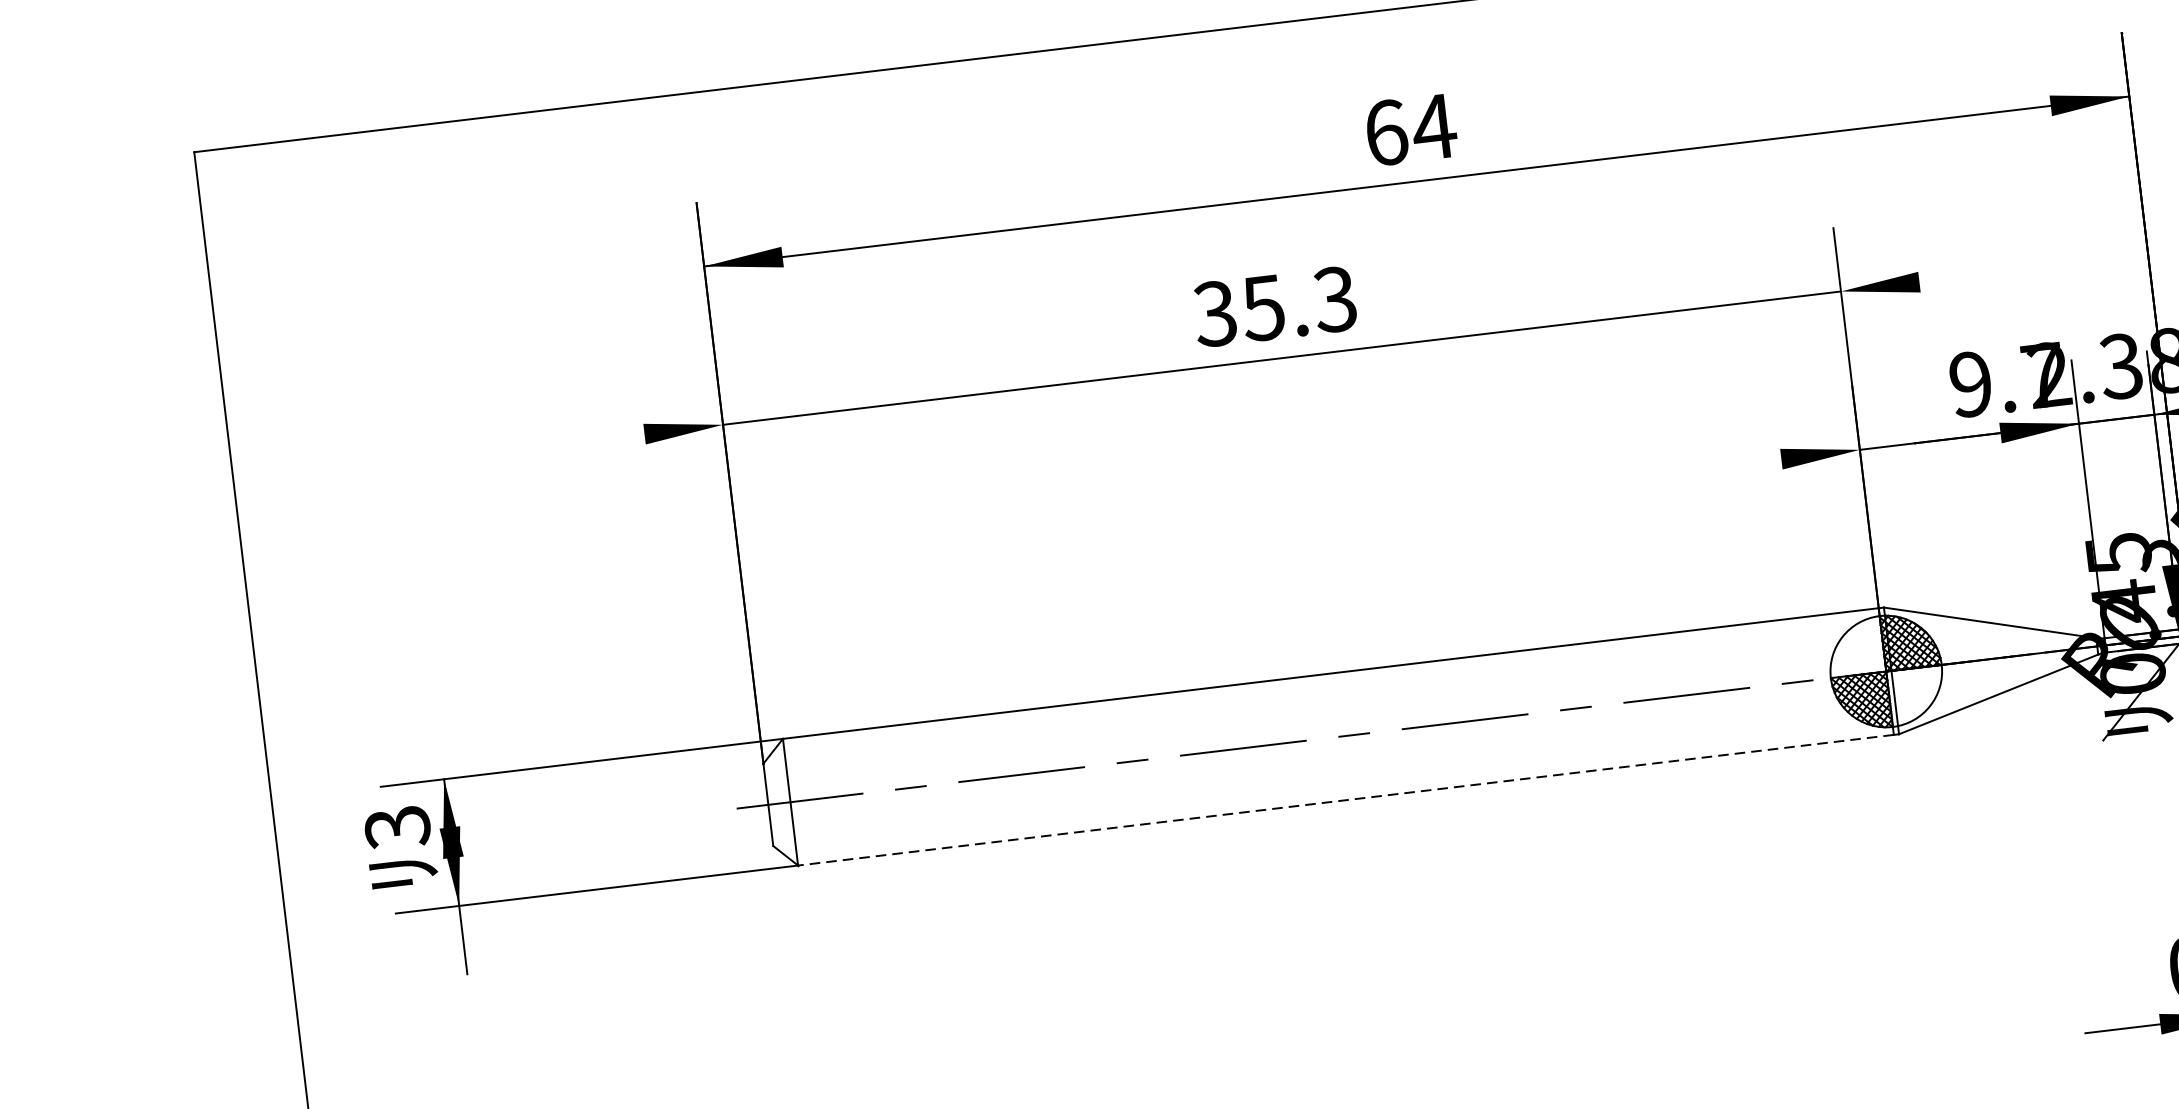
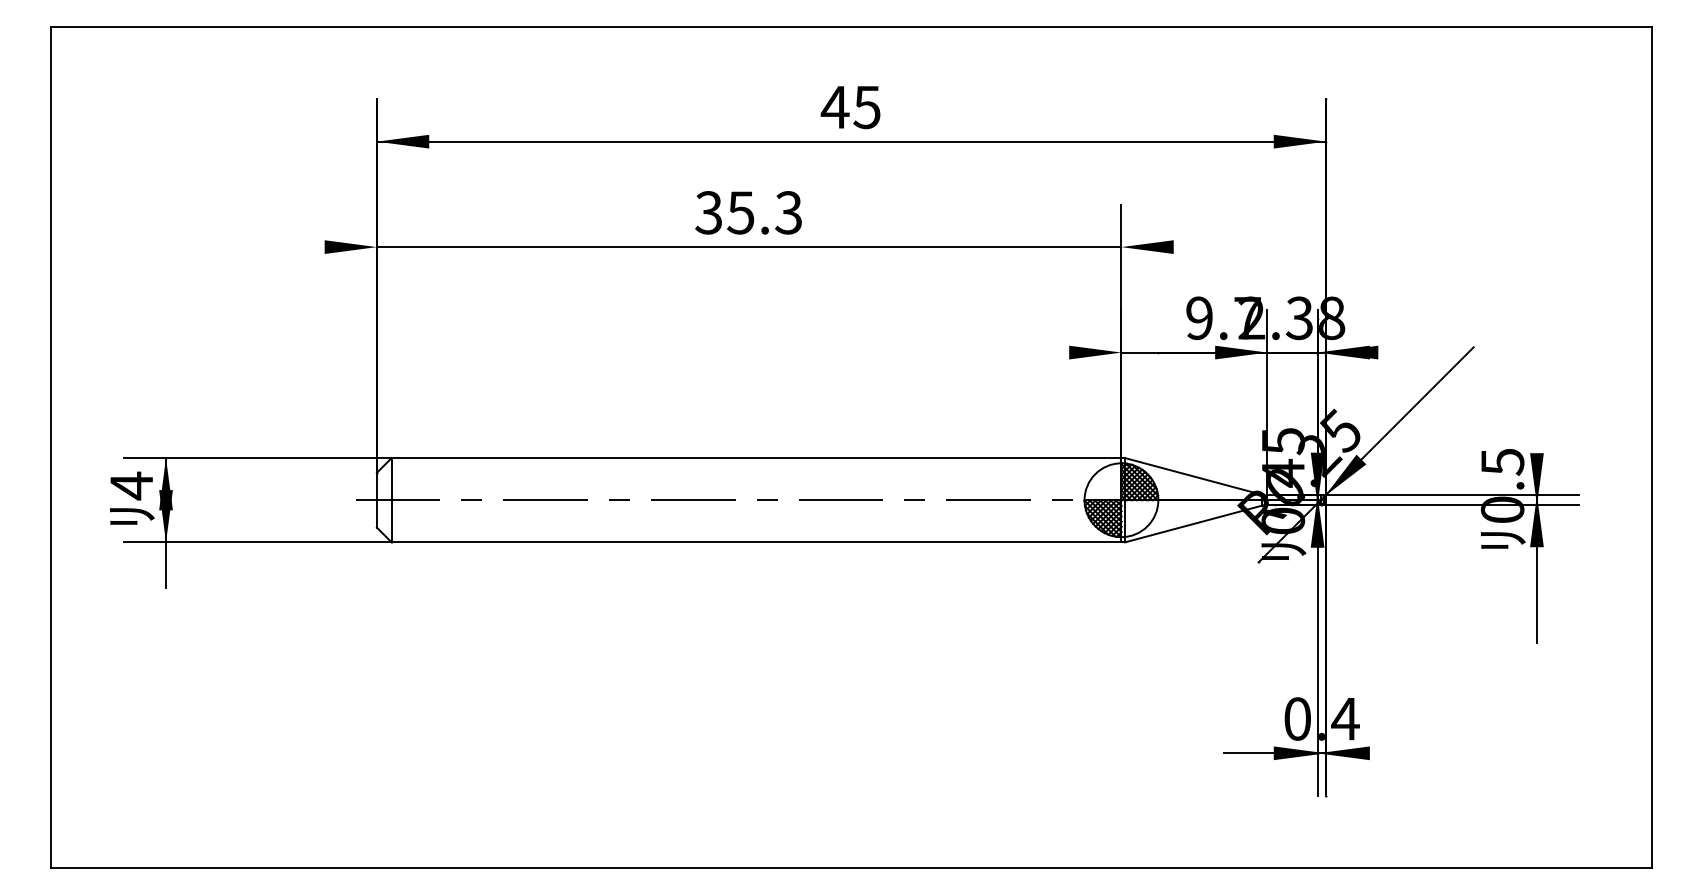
text: (1409, 130) -> (850, 107), 64 -> 45
line: (1345, 800) -> (756, 542), dashed -> solid
text: (397, 826) -> (131, 485), 3 -> 4

